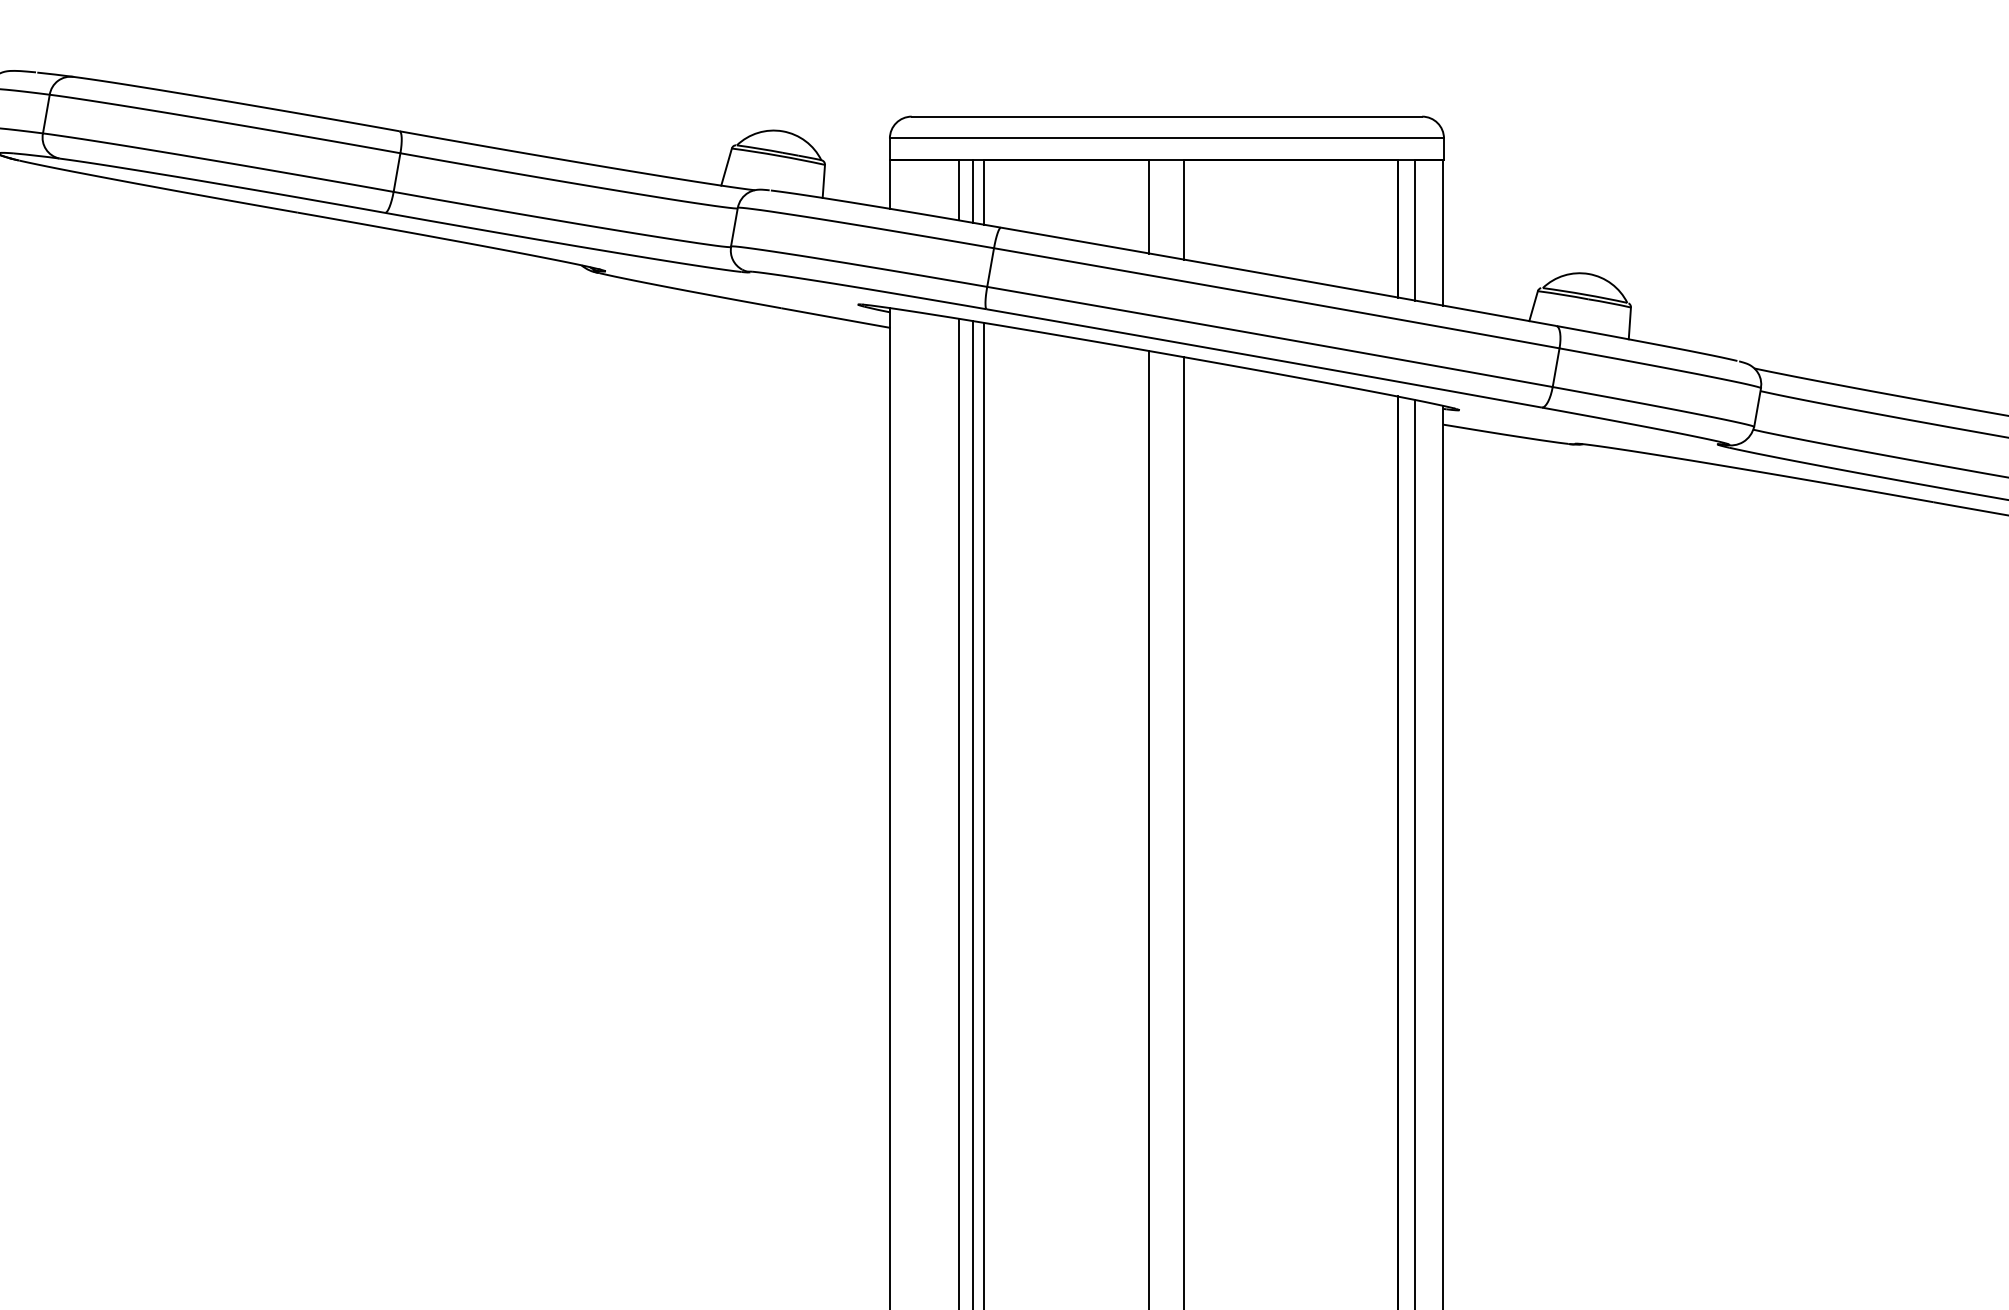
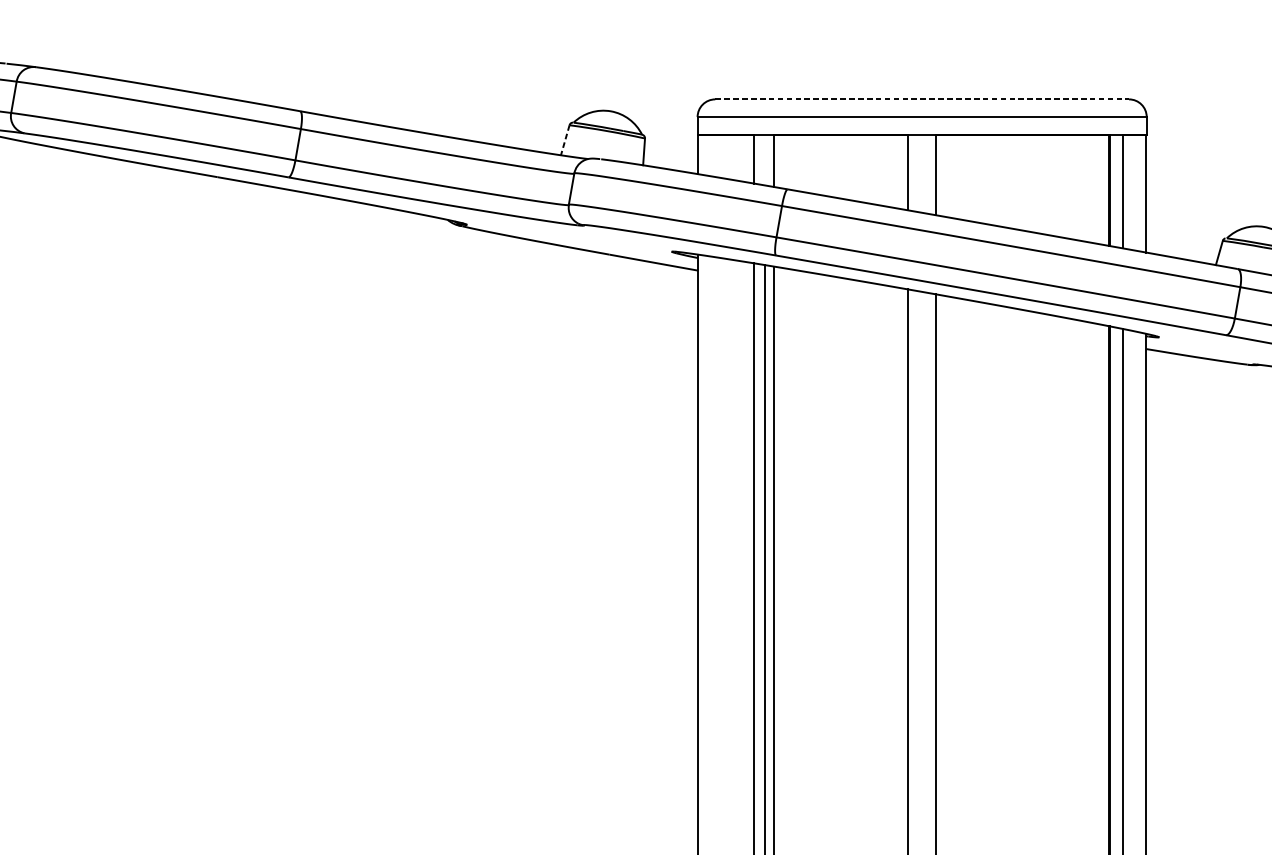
line: (1167, 116) -> (922, 99), solid -> dashed
line: (726, 167) -> (565, 140), solid -> dashed
line: (972, 191) -> (764, 160), removed

